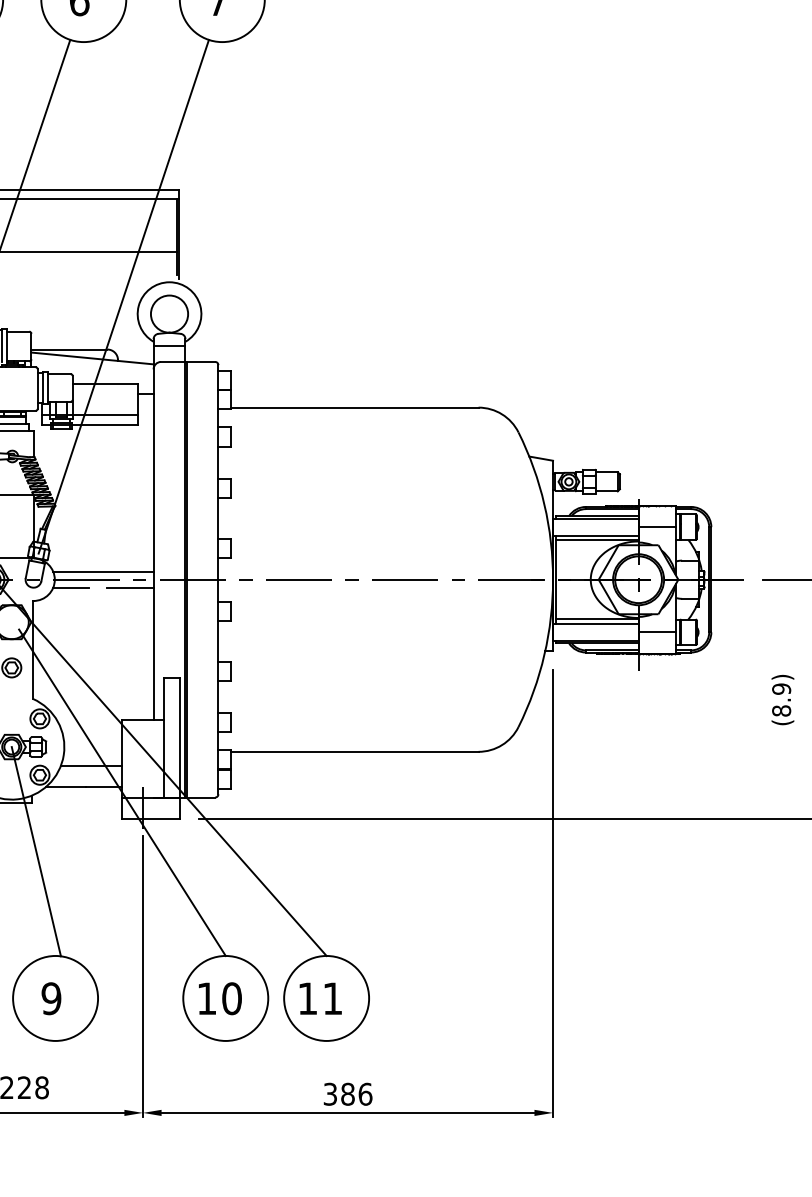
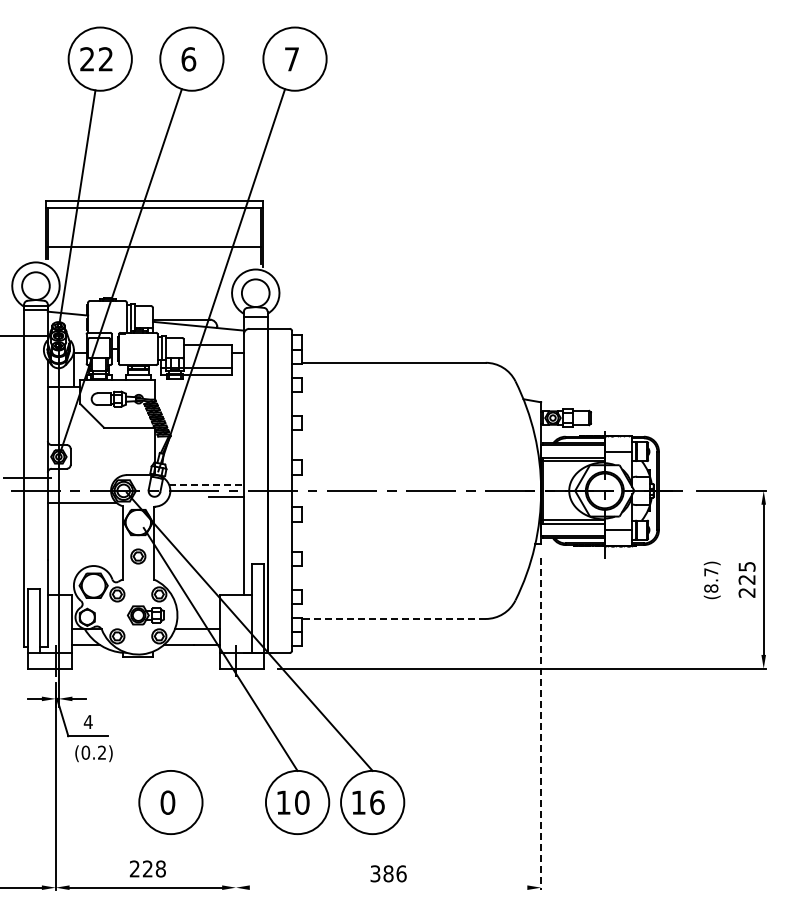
line: (104, 571) -> (207, 484), solid -> dashed
line: (71, 587) -> (182, 496), removed
text: (781, 689) -> (711, 572), (8.9) -> (8.7)
line: (354, 751) -> (393, 618), solid -> dashed
line: (36, 851) -> (156, 693), removed
line: (553, 893) -> (541, 724), solid -> dashed
line: (142, 975) -> (235, 785), removed
text: (50, 998) -> (167, 802), 9 -> 0
text: (333, 998) -> (377, 802), 11 -> 16
line: (347, 1112) -> (388, 887), removed

